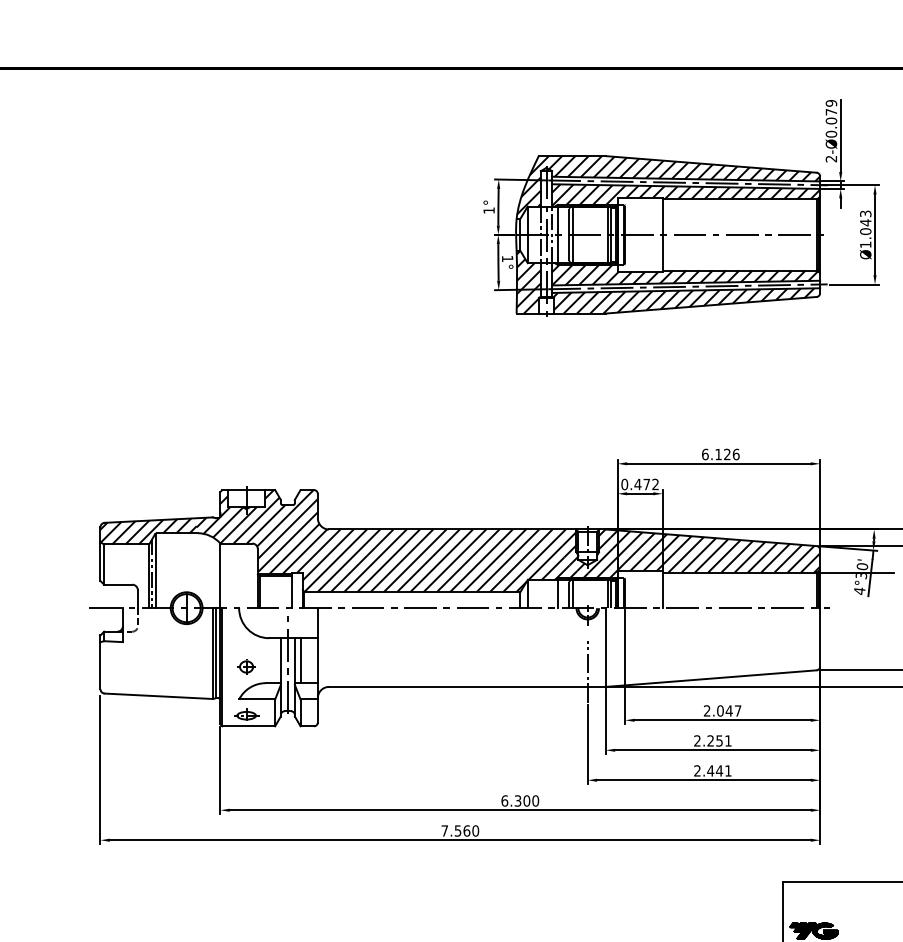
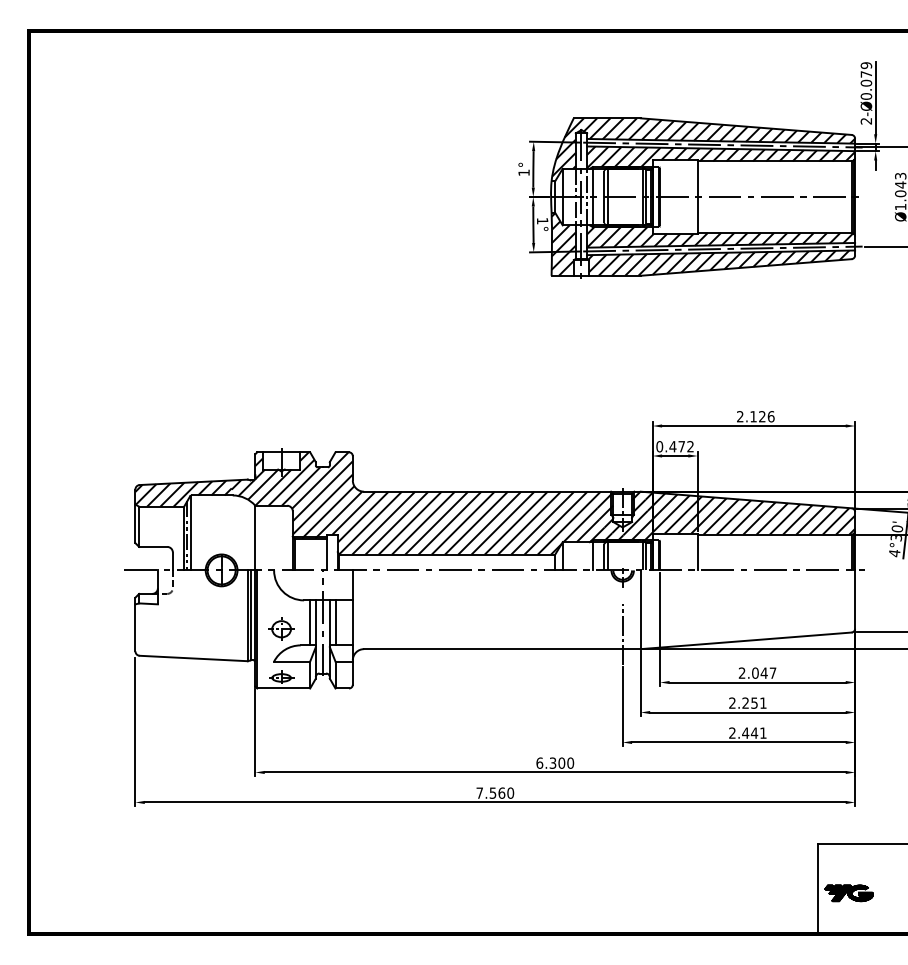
text: (705, 454) -> (740, 416), 6.126 -> 2.126
line: (275, 660) -> (310, 622), added
part: (246, 666) -> (281, 628), size x1.43

